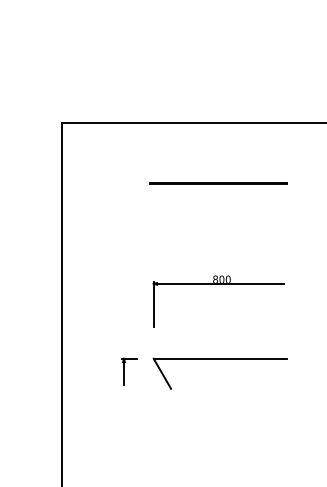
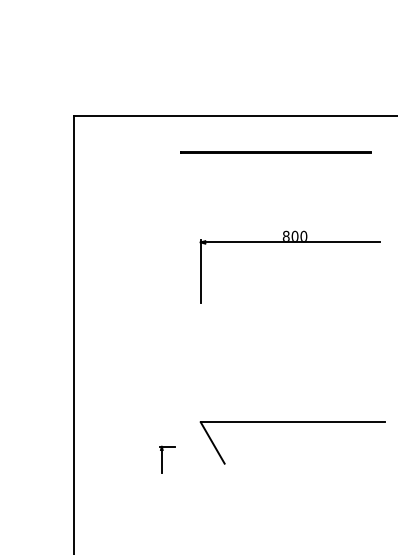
line: (218, 183) -> (276, 153), moved
part: (218, 284) -> (290, 243), moved
part: (219, 359) -> (291, 423), moved
part: (129, 371) -> (167, 459), size x0.7

